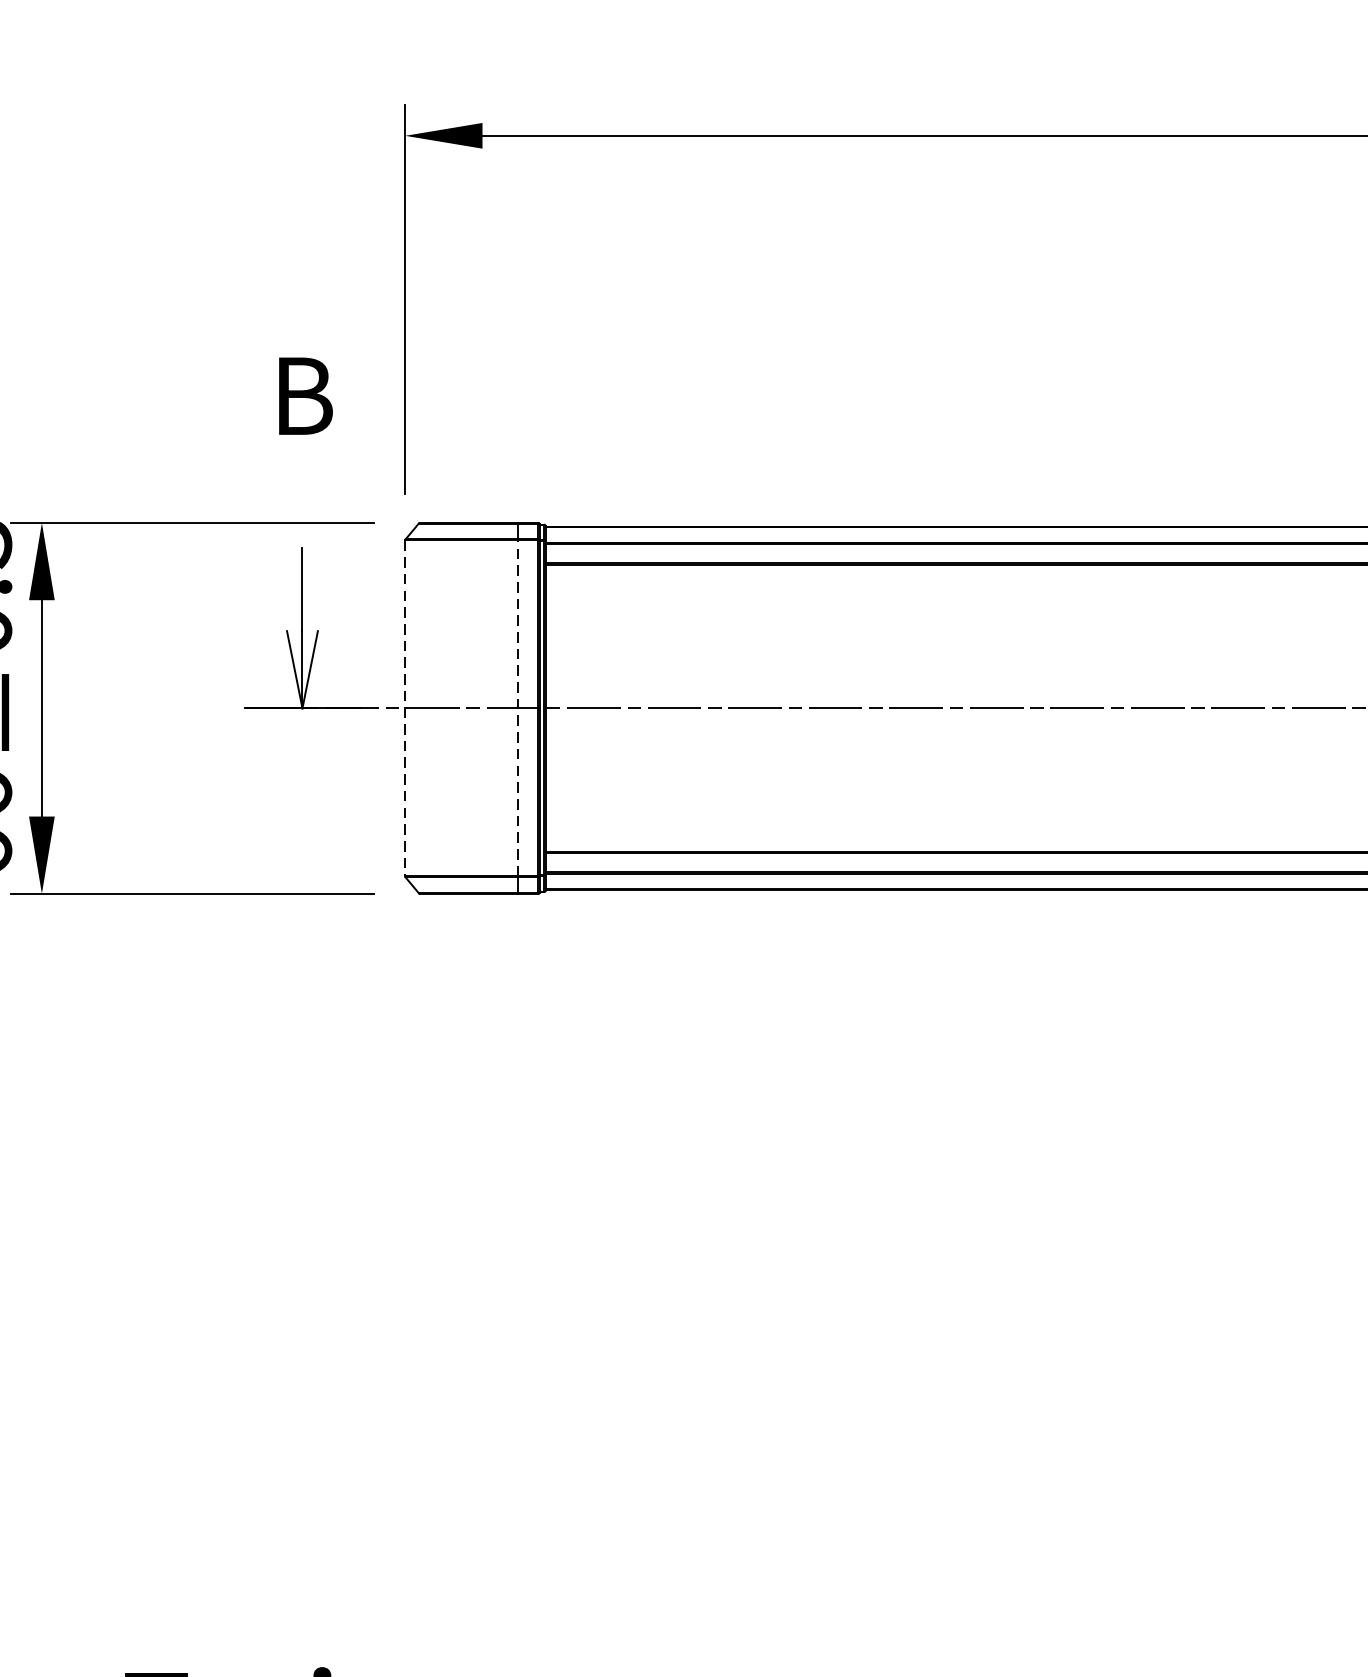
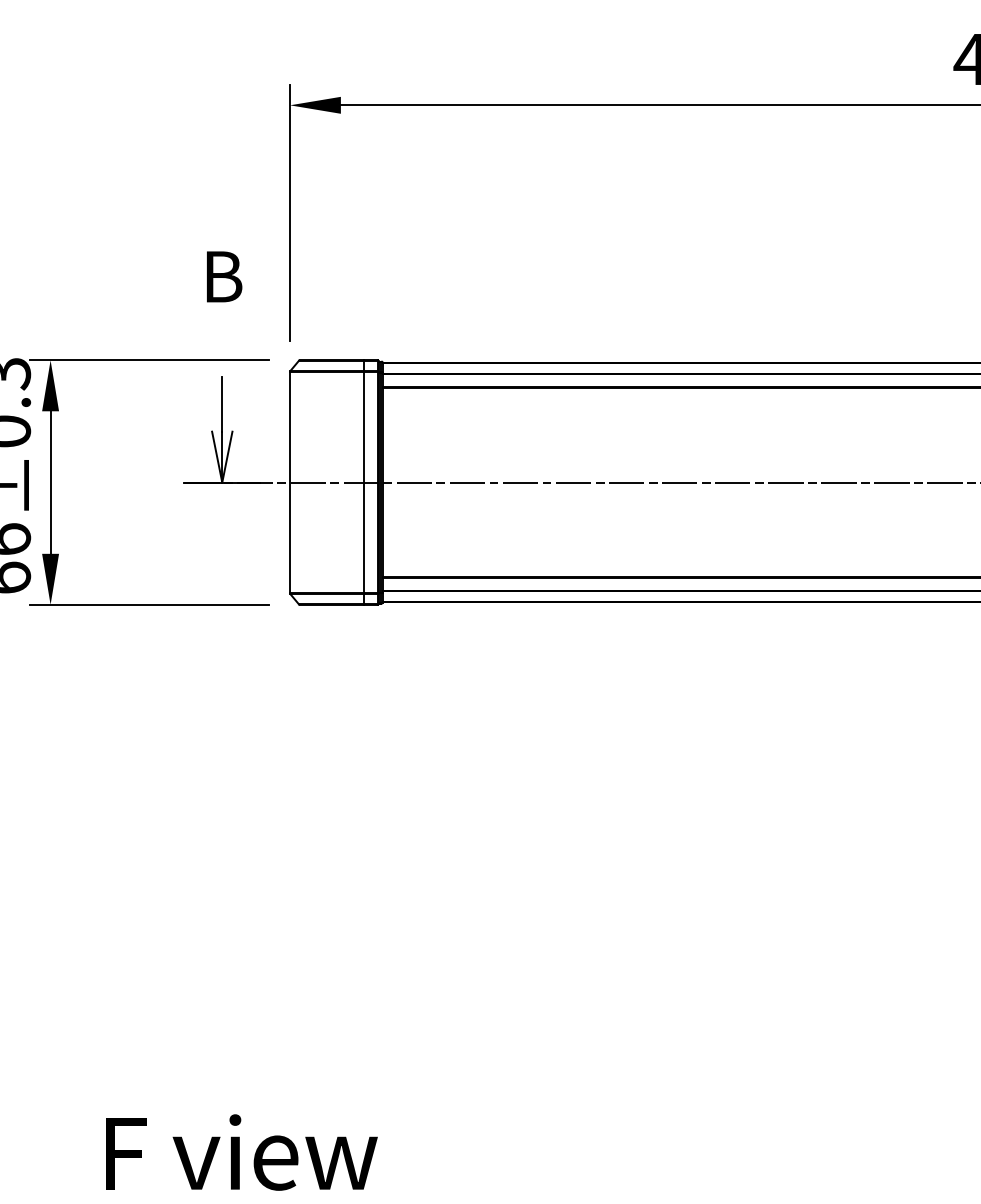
line: (406, 708) -> (290, 482), dashed -> solid
line: (518, 708) -> (364, 482), dashed -> solid

